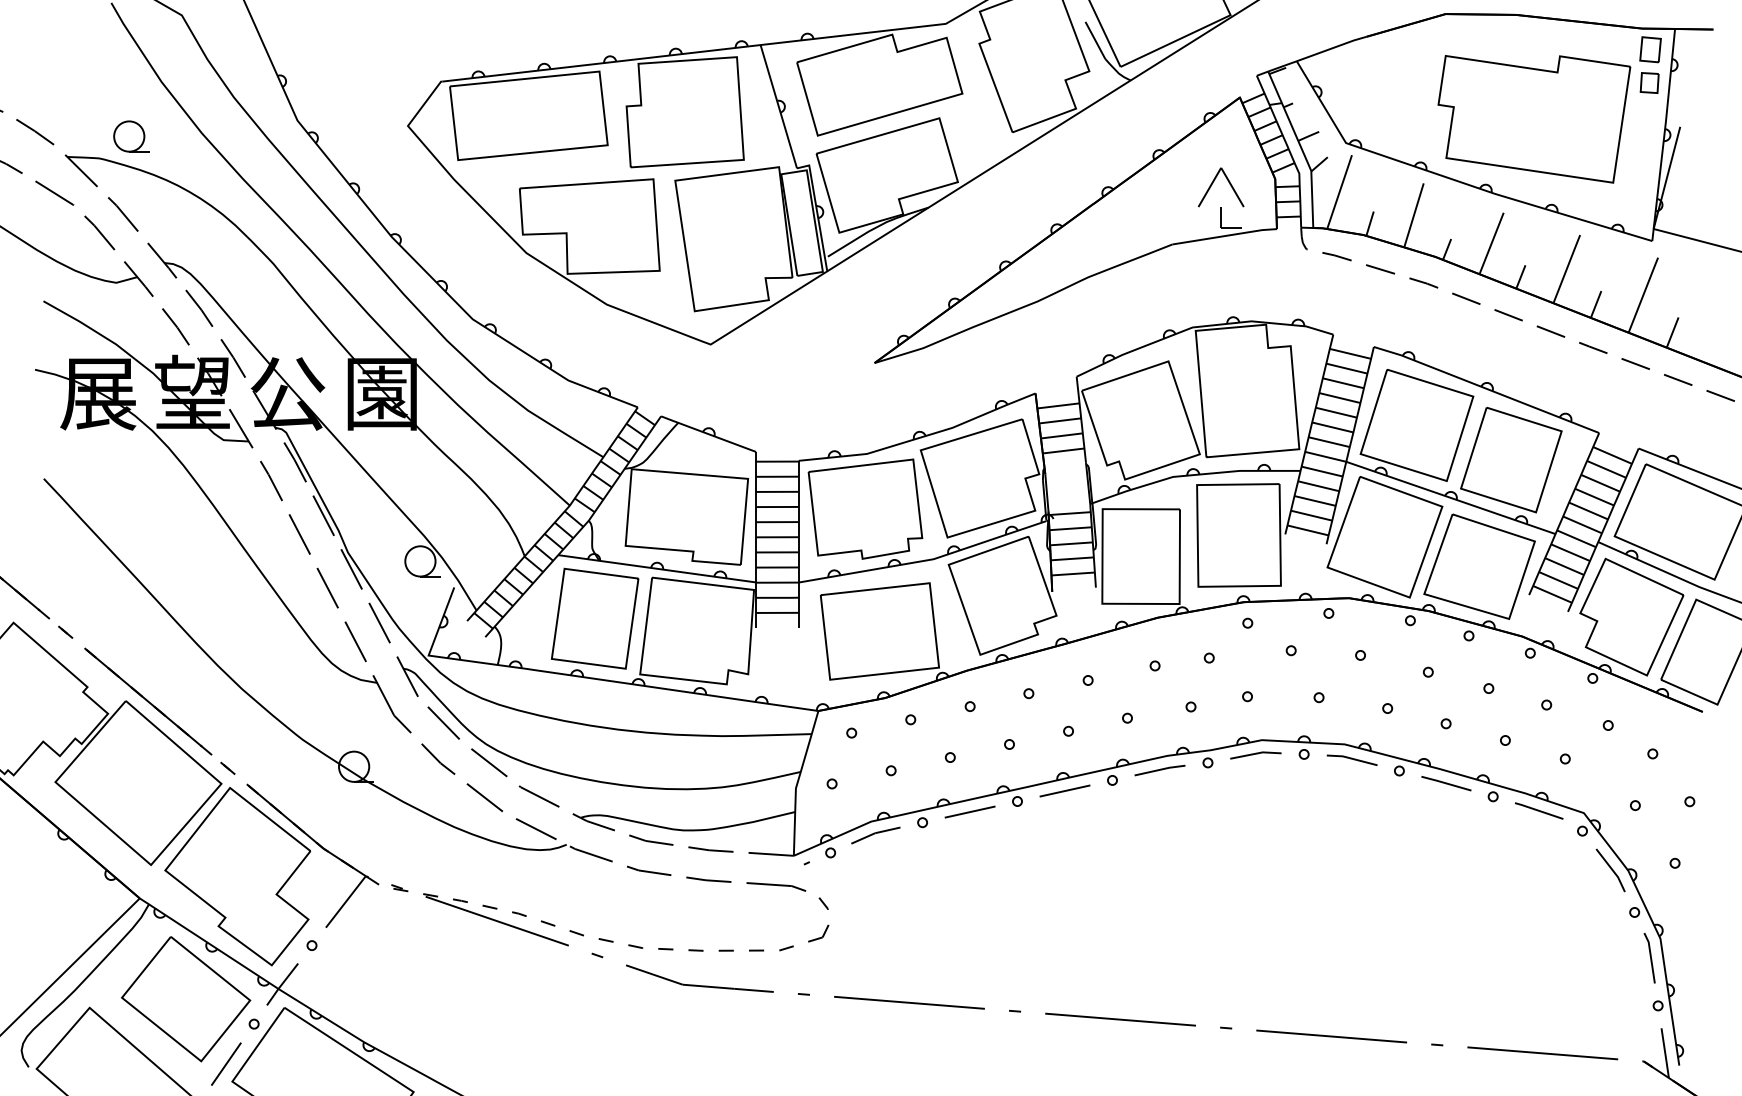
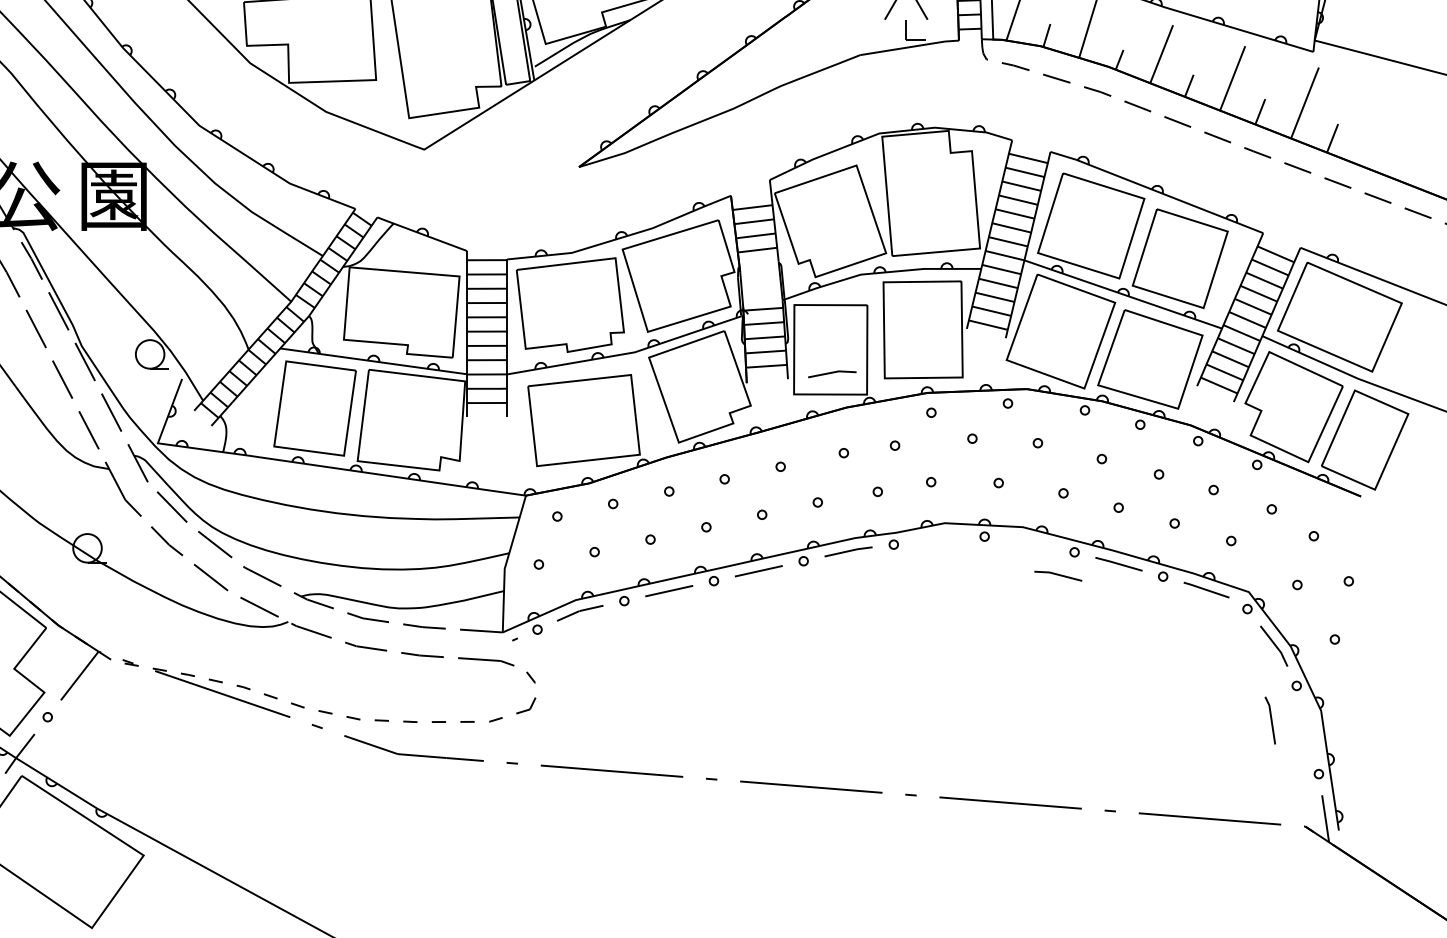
line: (1255, 754) -> (832, 373), moved
line: (1351, 759) -> (1057, 575), moved
line: (1650, 958) -> (1271, 720), moved

